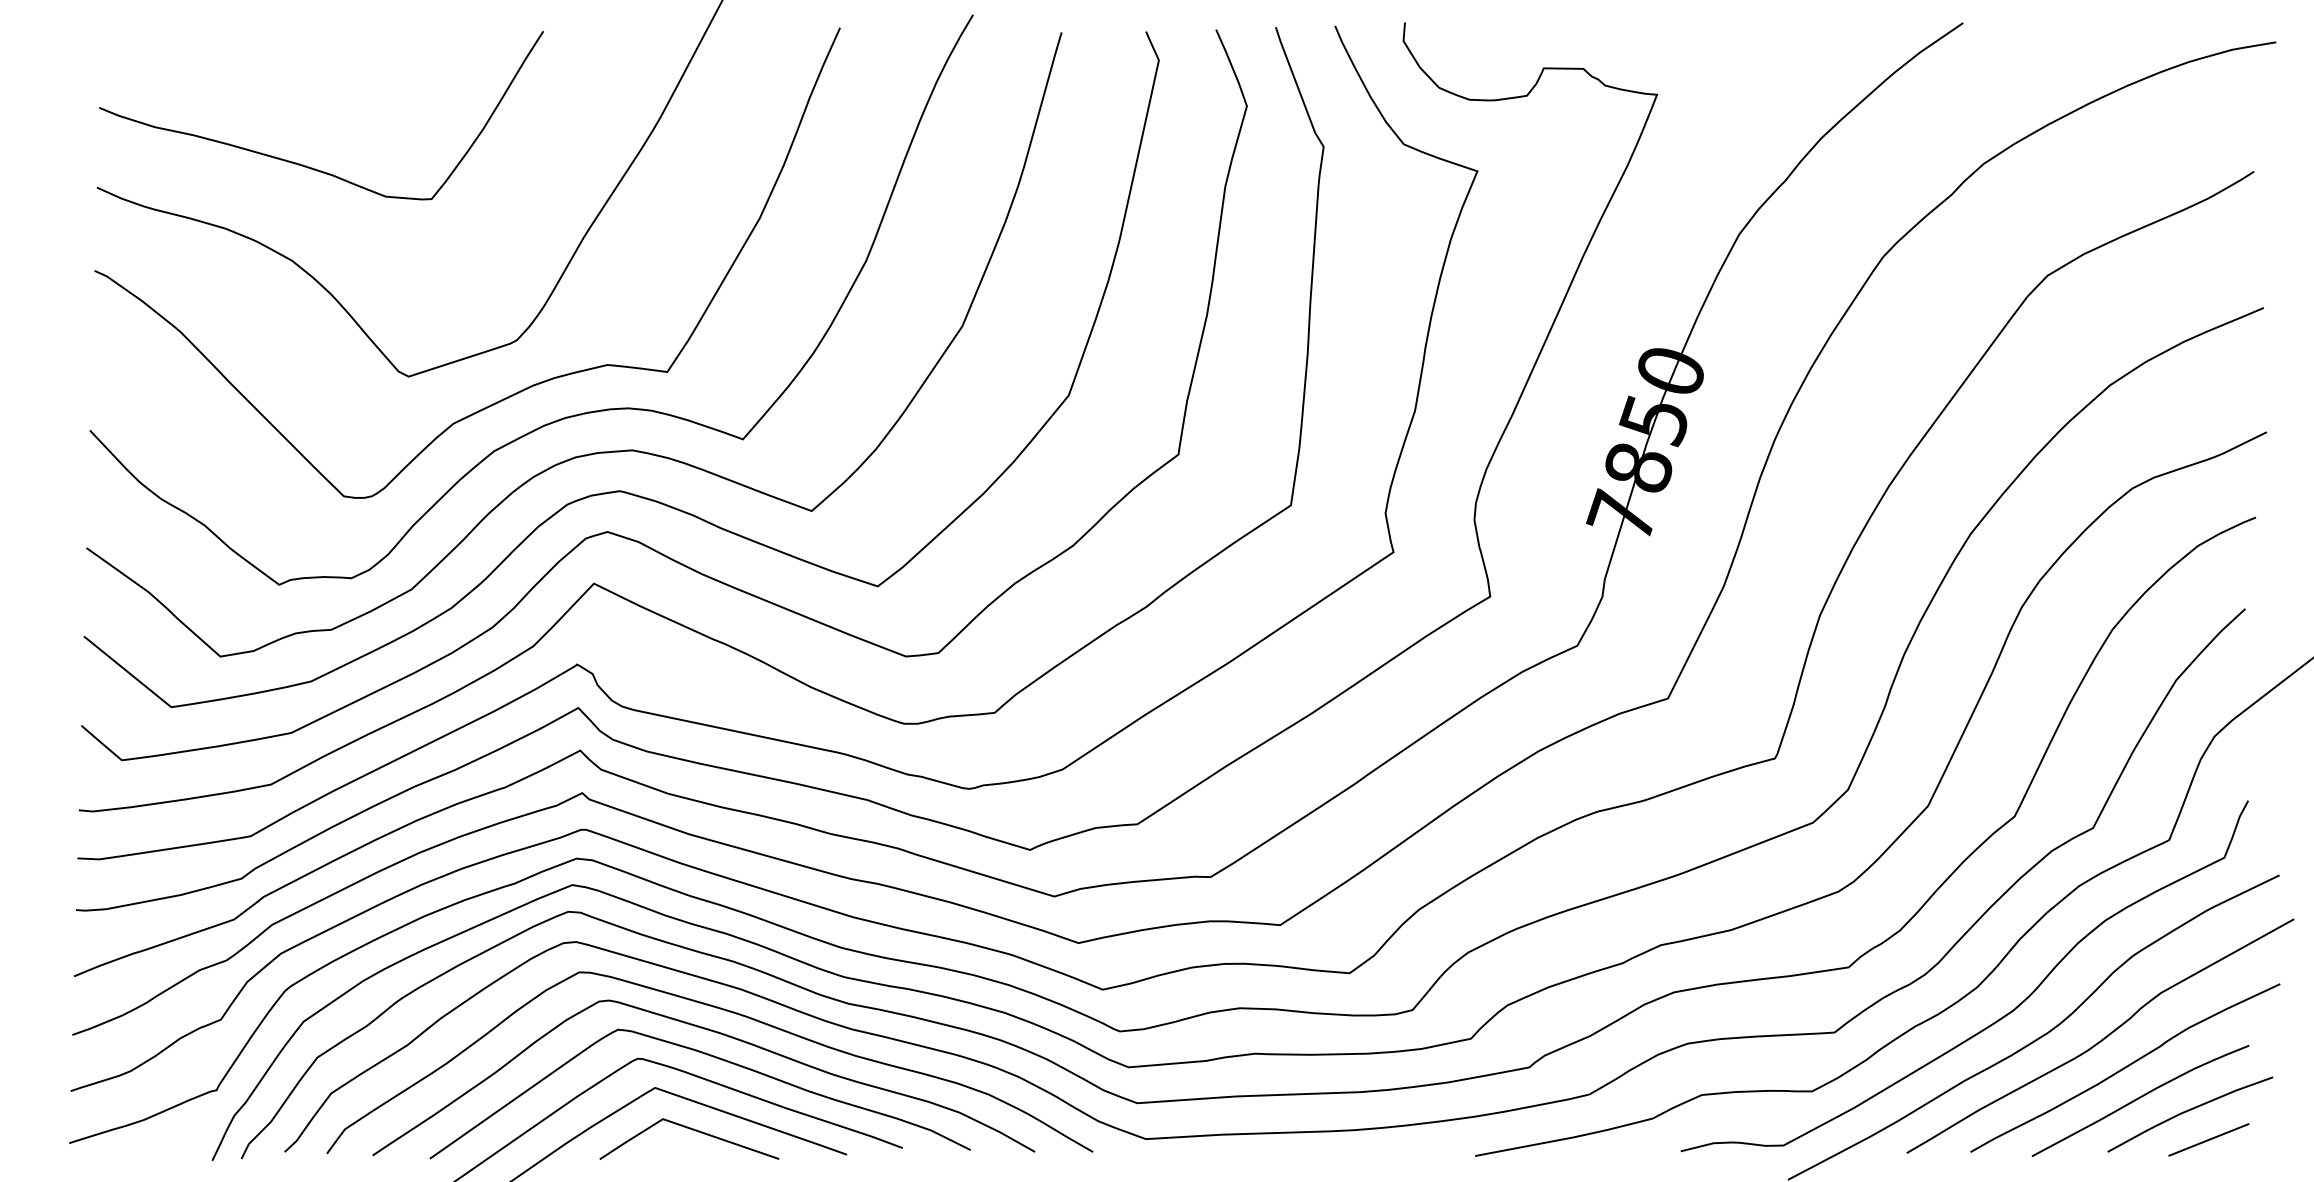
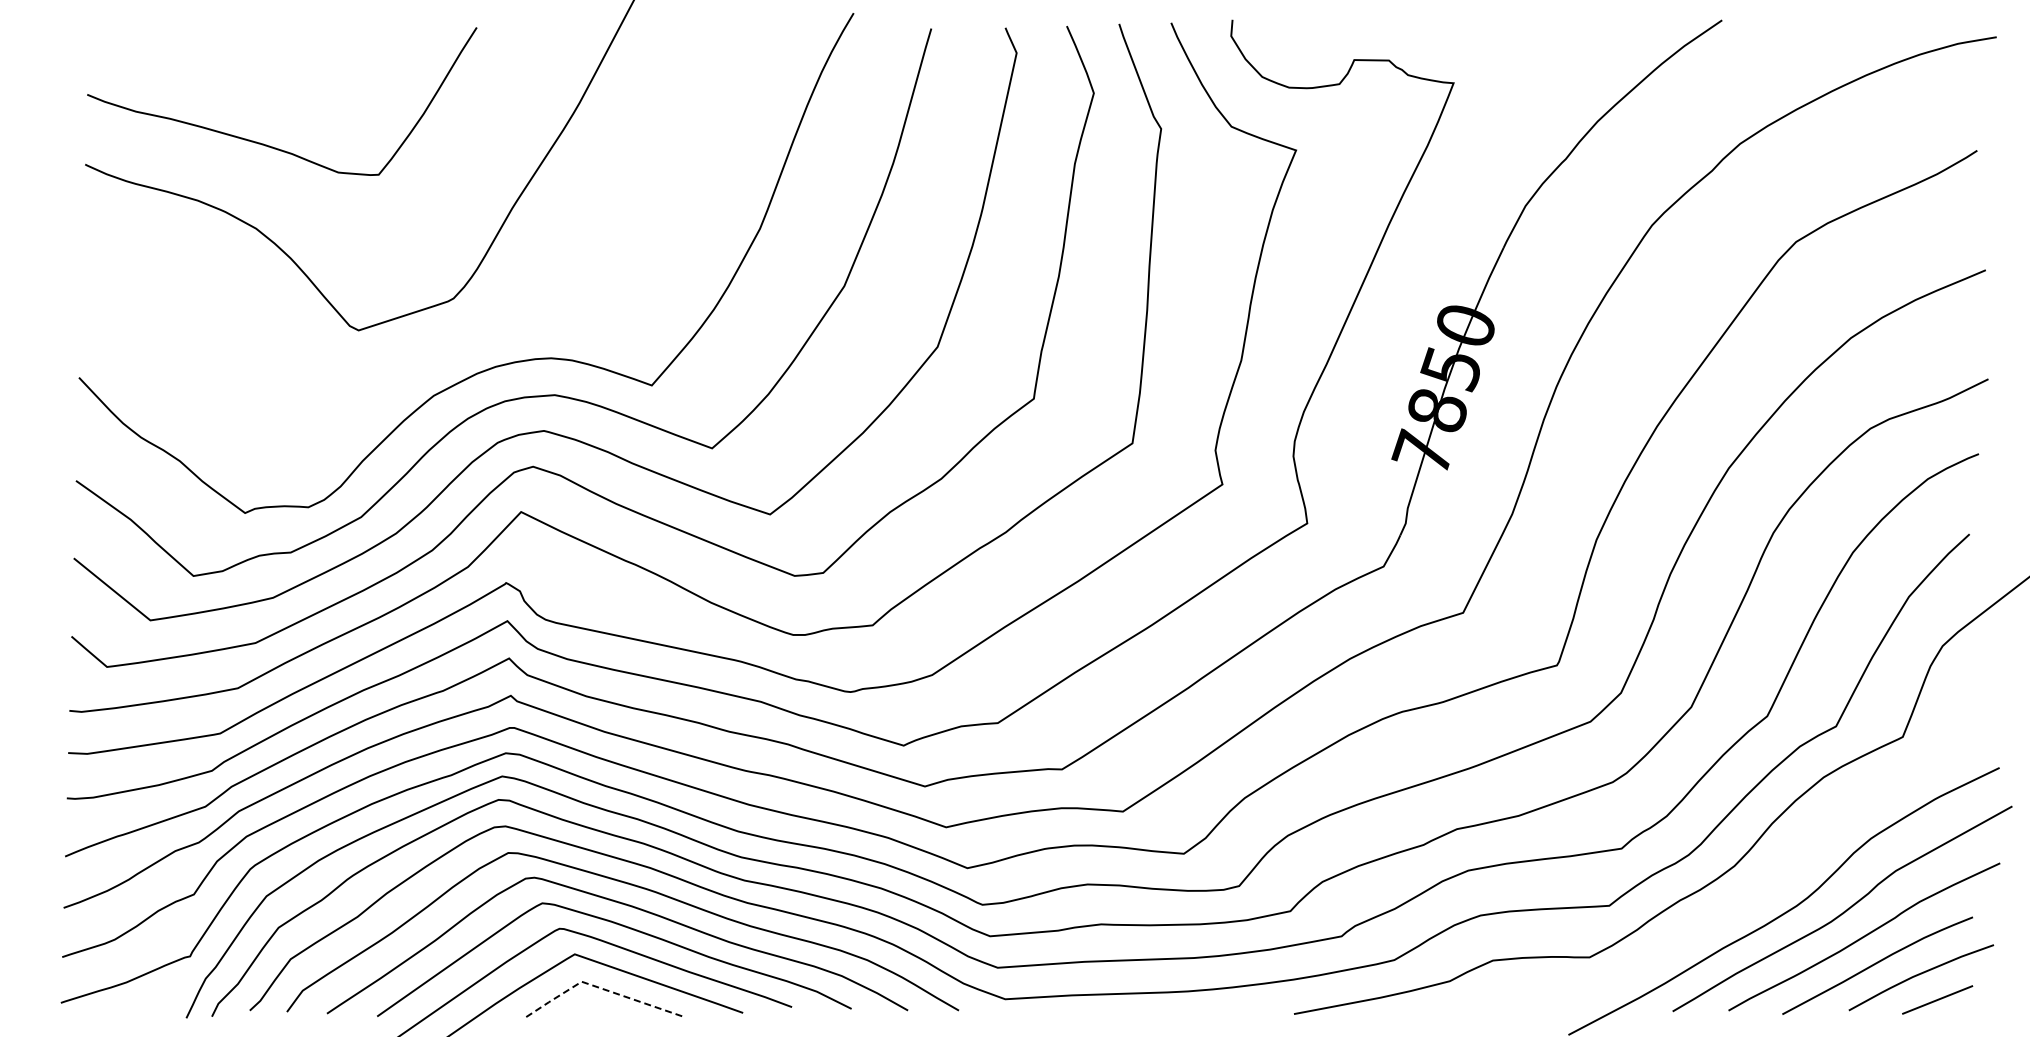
curve: (529, 385) -> (464, 338), removed
curve: (1995, 1020) -> (1750, 895), removed
line: (684, 1126) -> (600, 988), solid -> dashed

